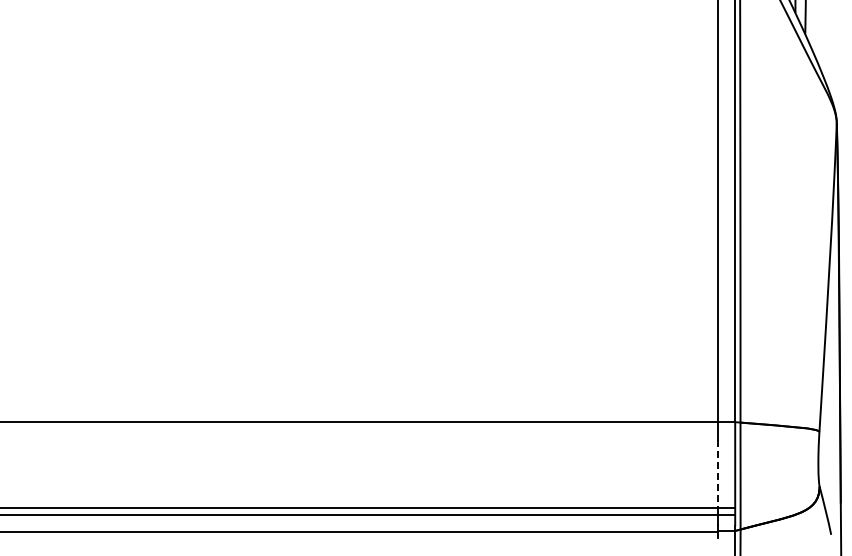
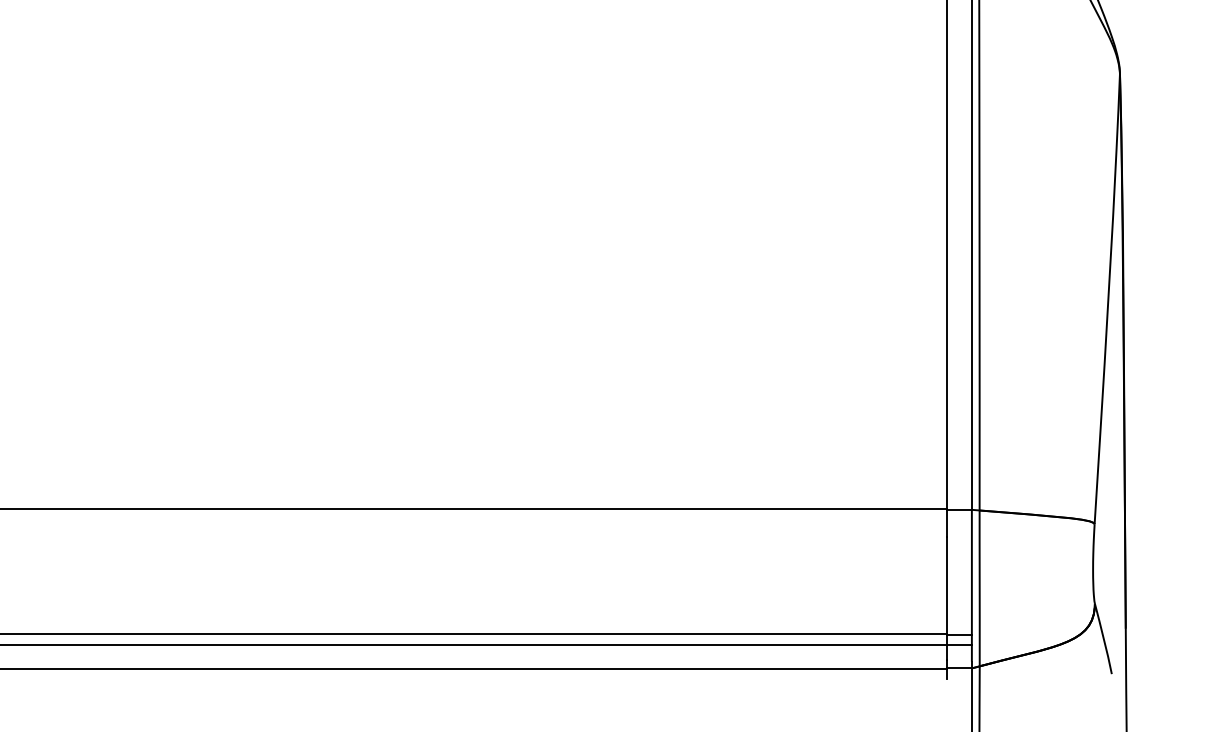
line: (717, 474) -> (946, 586), dashed -> solid

